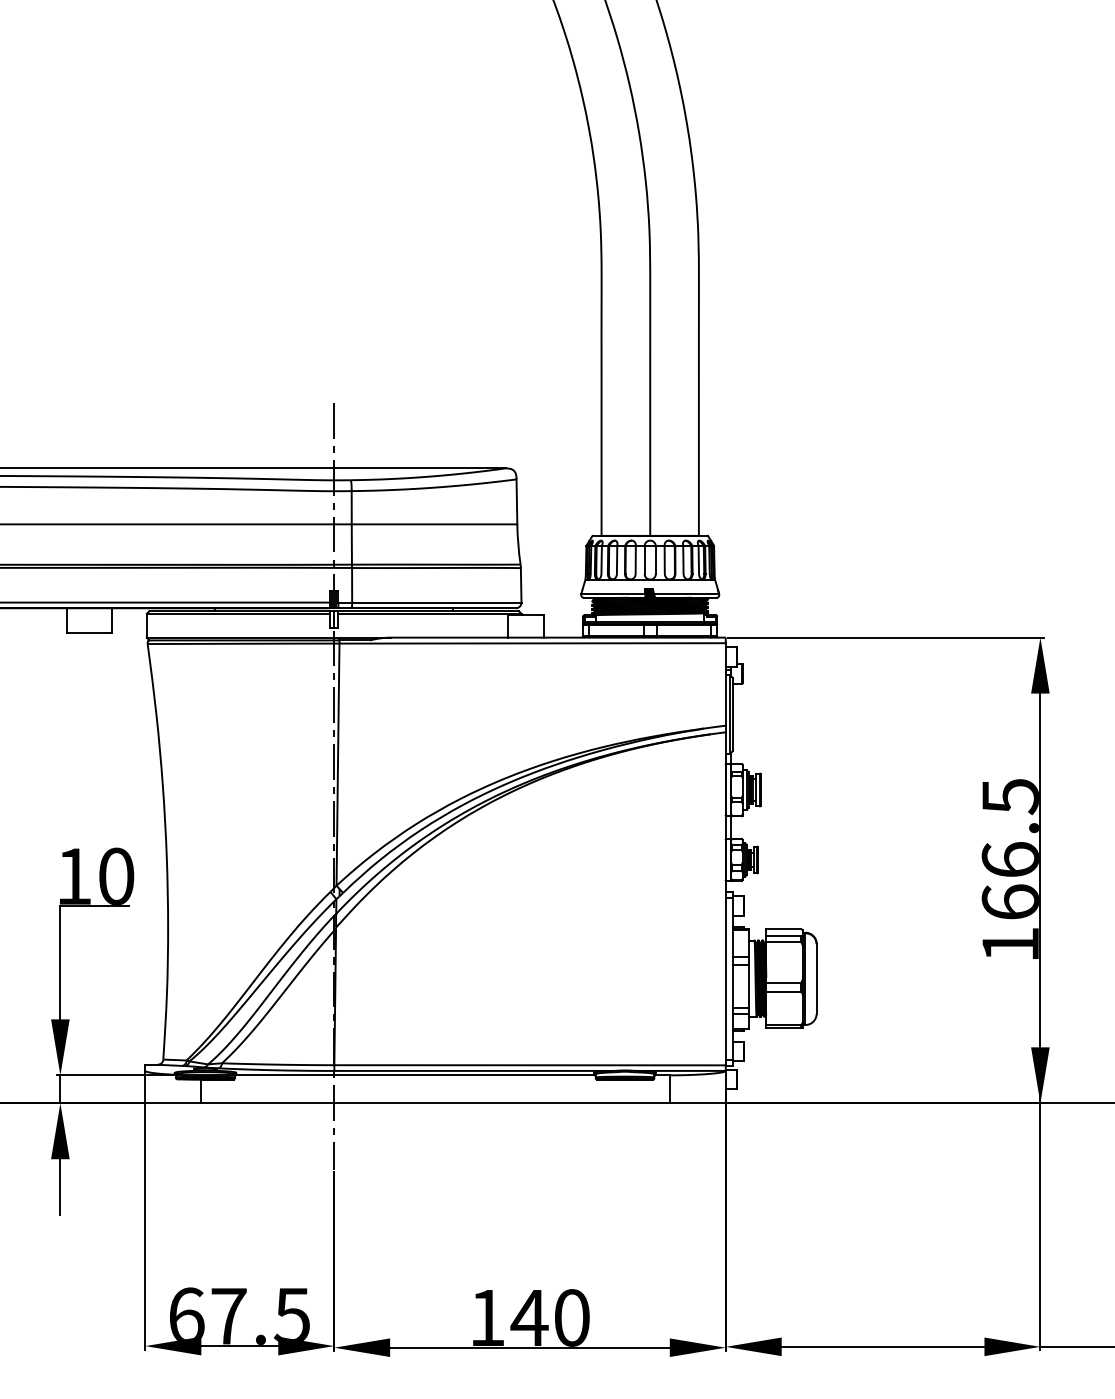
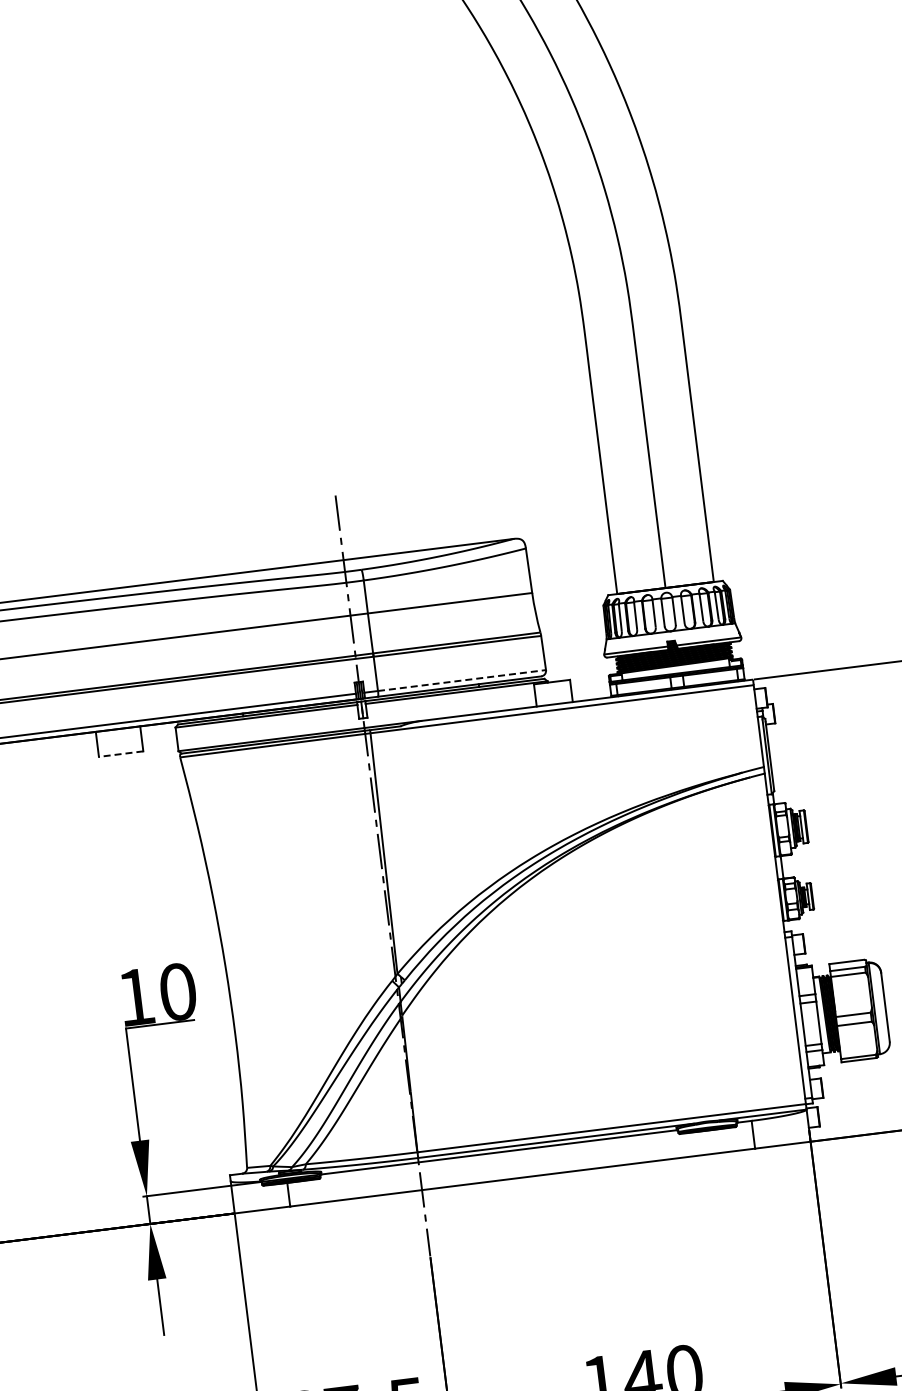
line: (436, 602) -> (461, 680), solid -> dashed
line: (88, 633) -> (120, 754), solid -> dashed

